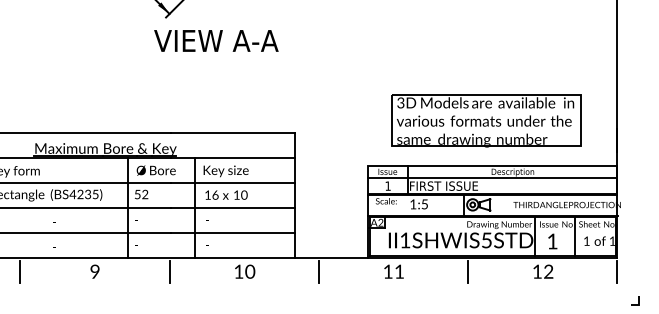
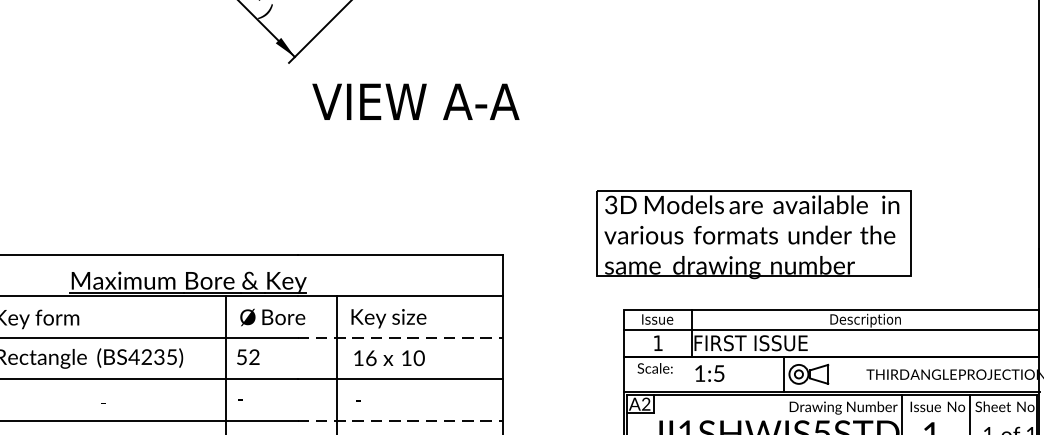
text: (216, 40) -> (416, 101), moved
part: (486, 120) -> (753, 234), moved
line: (233, 182) -> (401, 337), solid -> dashed
line: (233, 232) -> (401, 420), solid -> dashed

